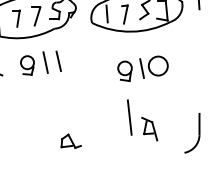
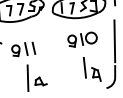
part: (40, 63) -> (23, 49), moved
line: (198, 72) -> (114, 41), added
part: (141, 120) -> (91, 69), moved
line: (47, 136) -> (27, 78), added

